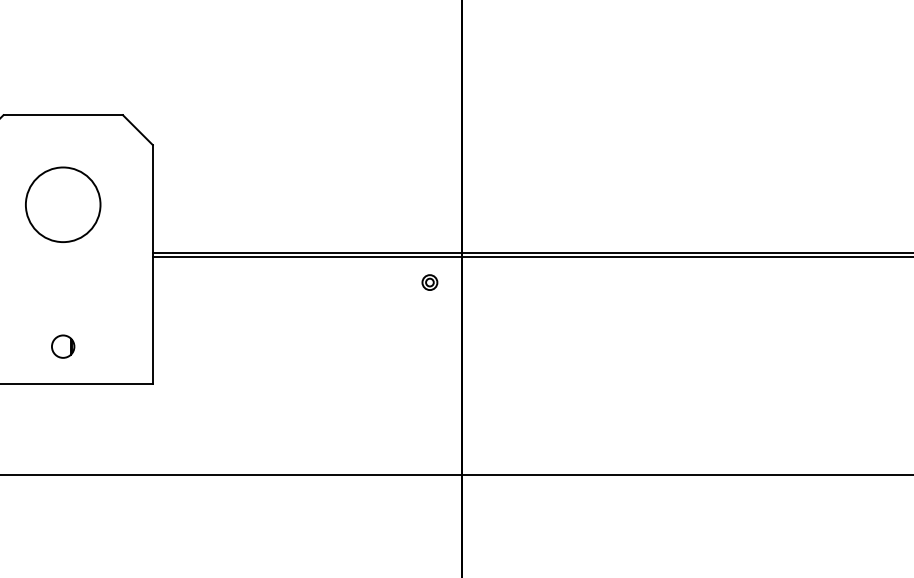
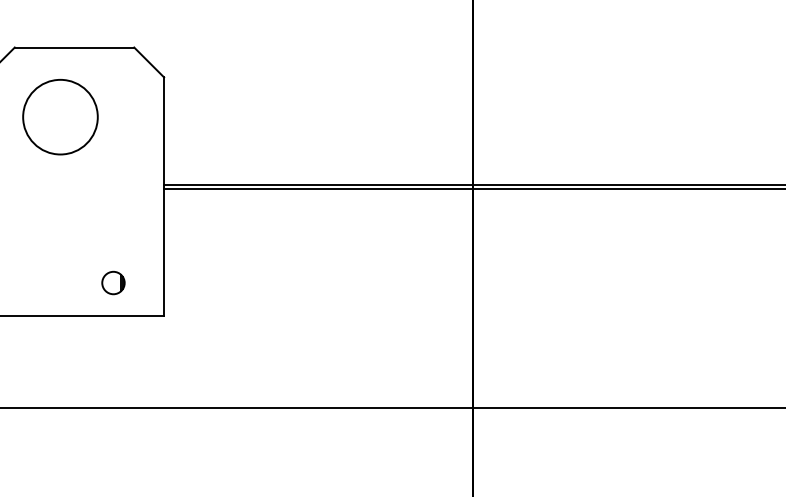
circle: (63, 204) -> (60, 116), moved
part: (429, 282) -> (440, 214), removed
part: (63, 346) -> (113, 282), moved

